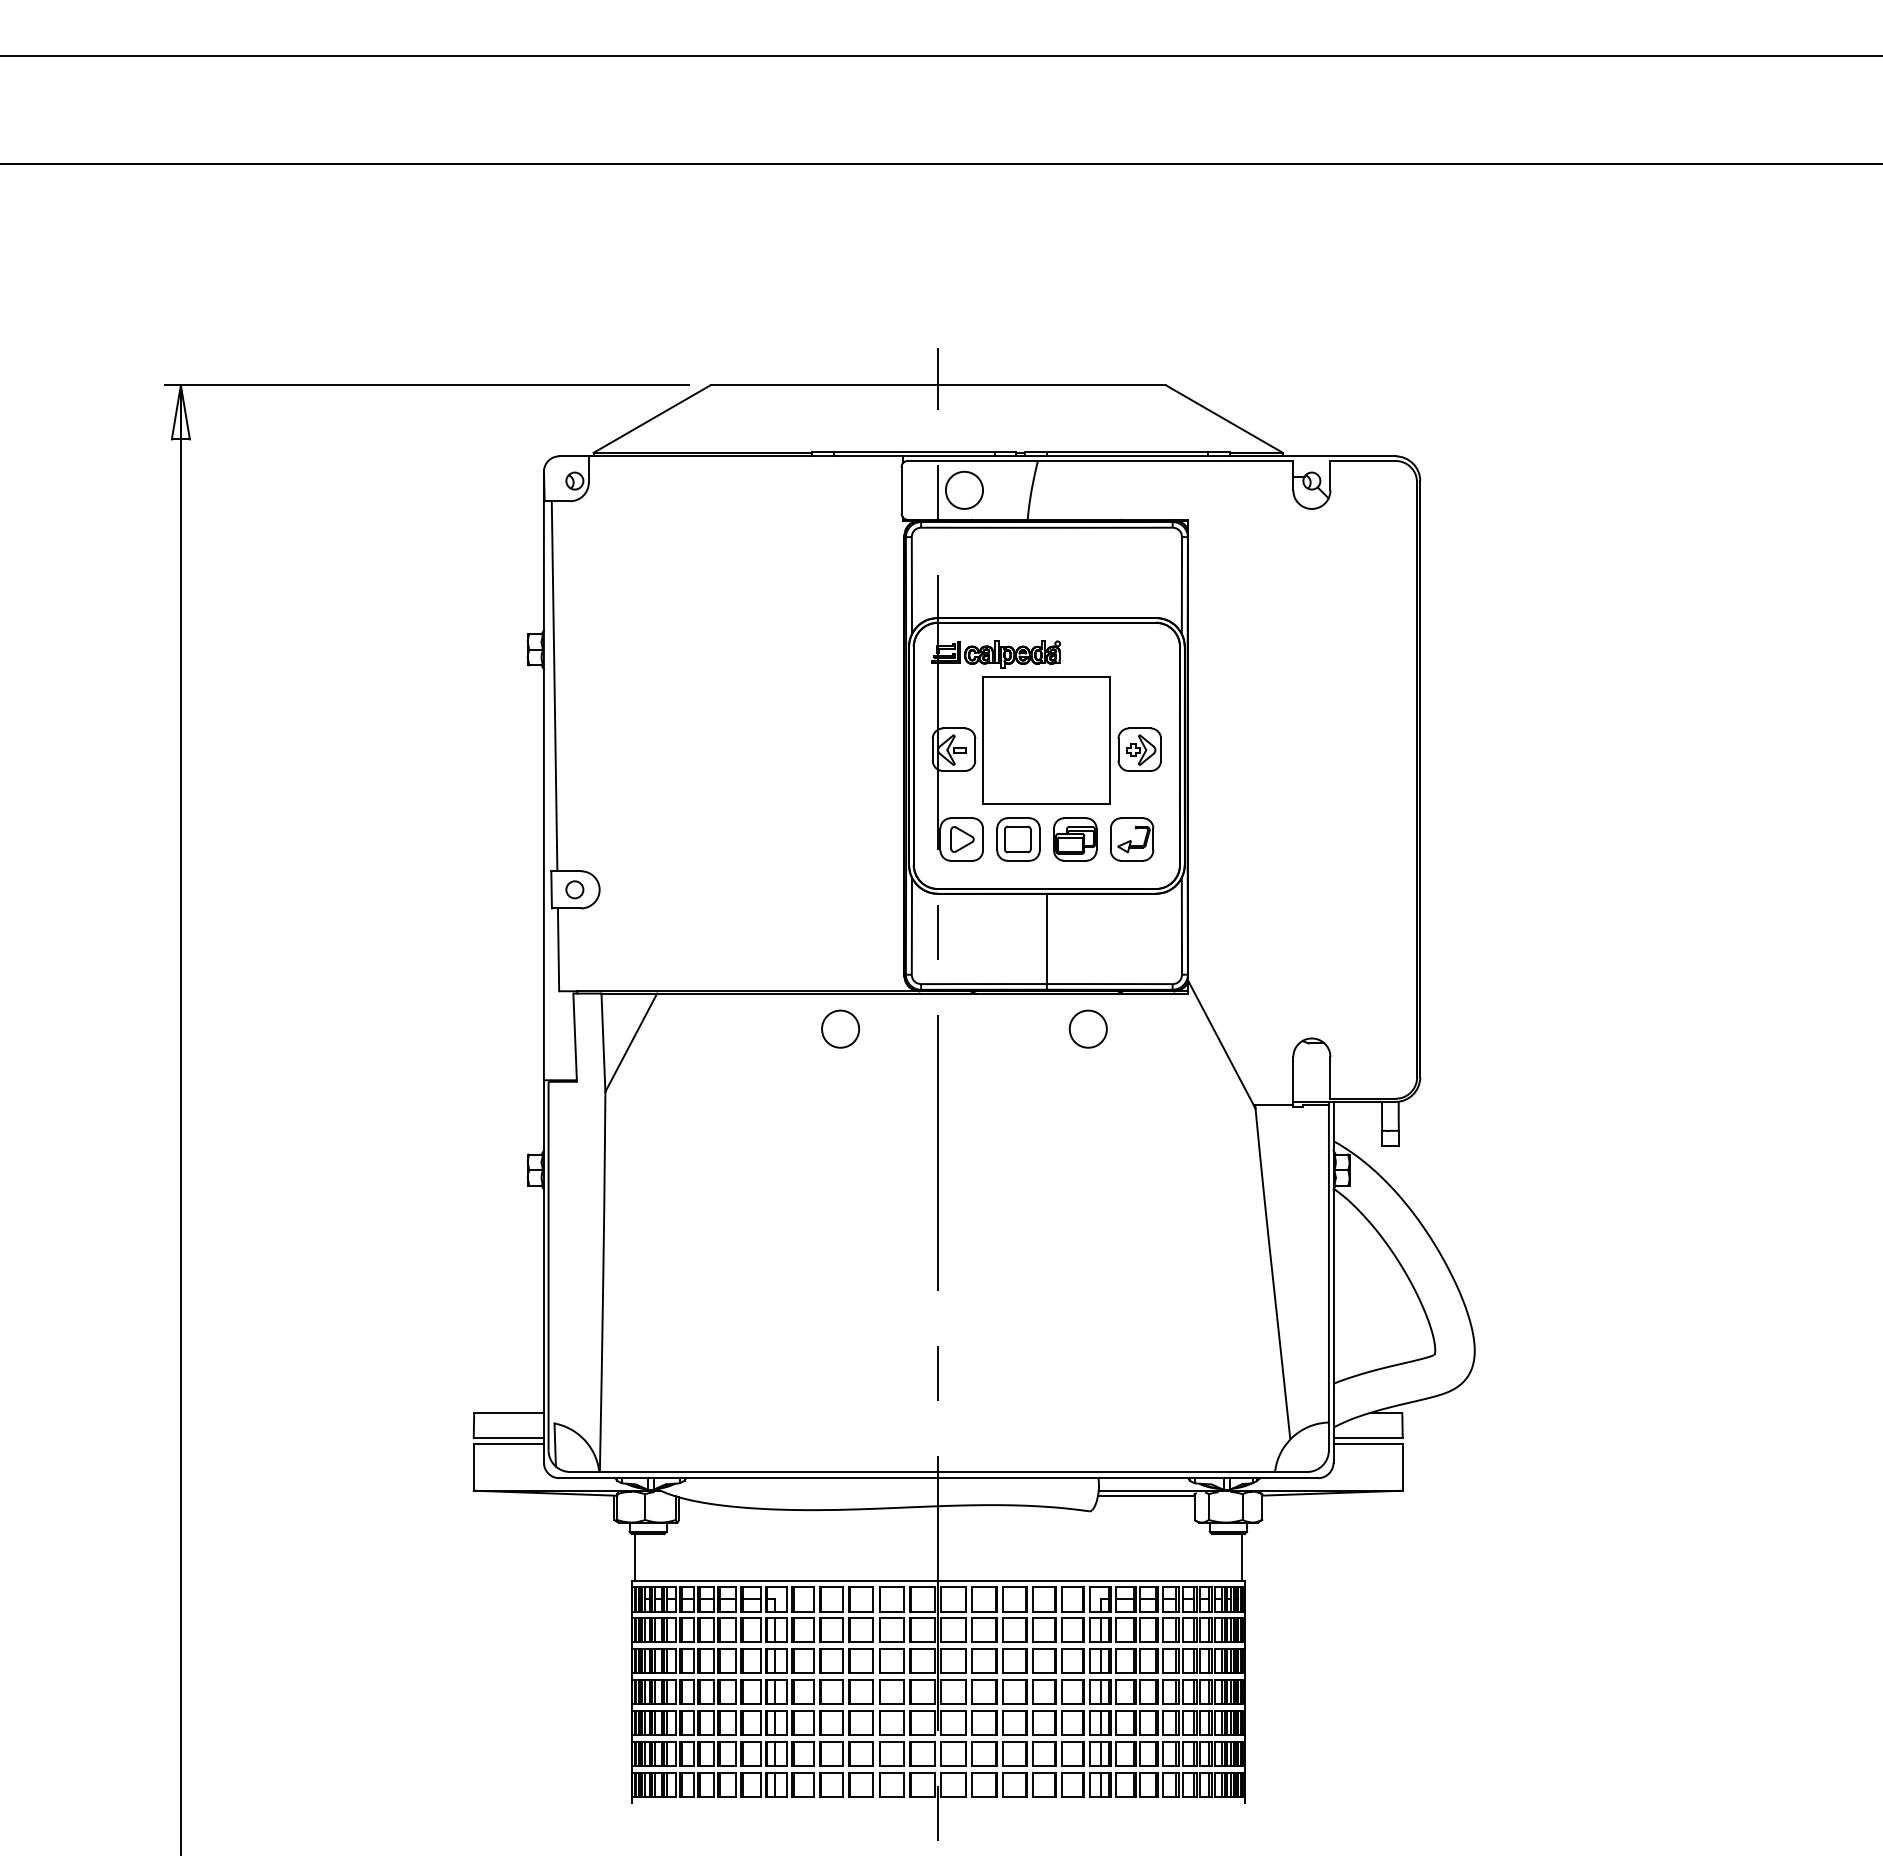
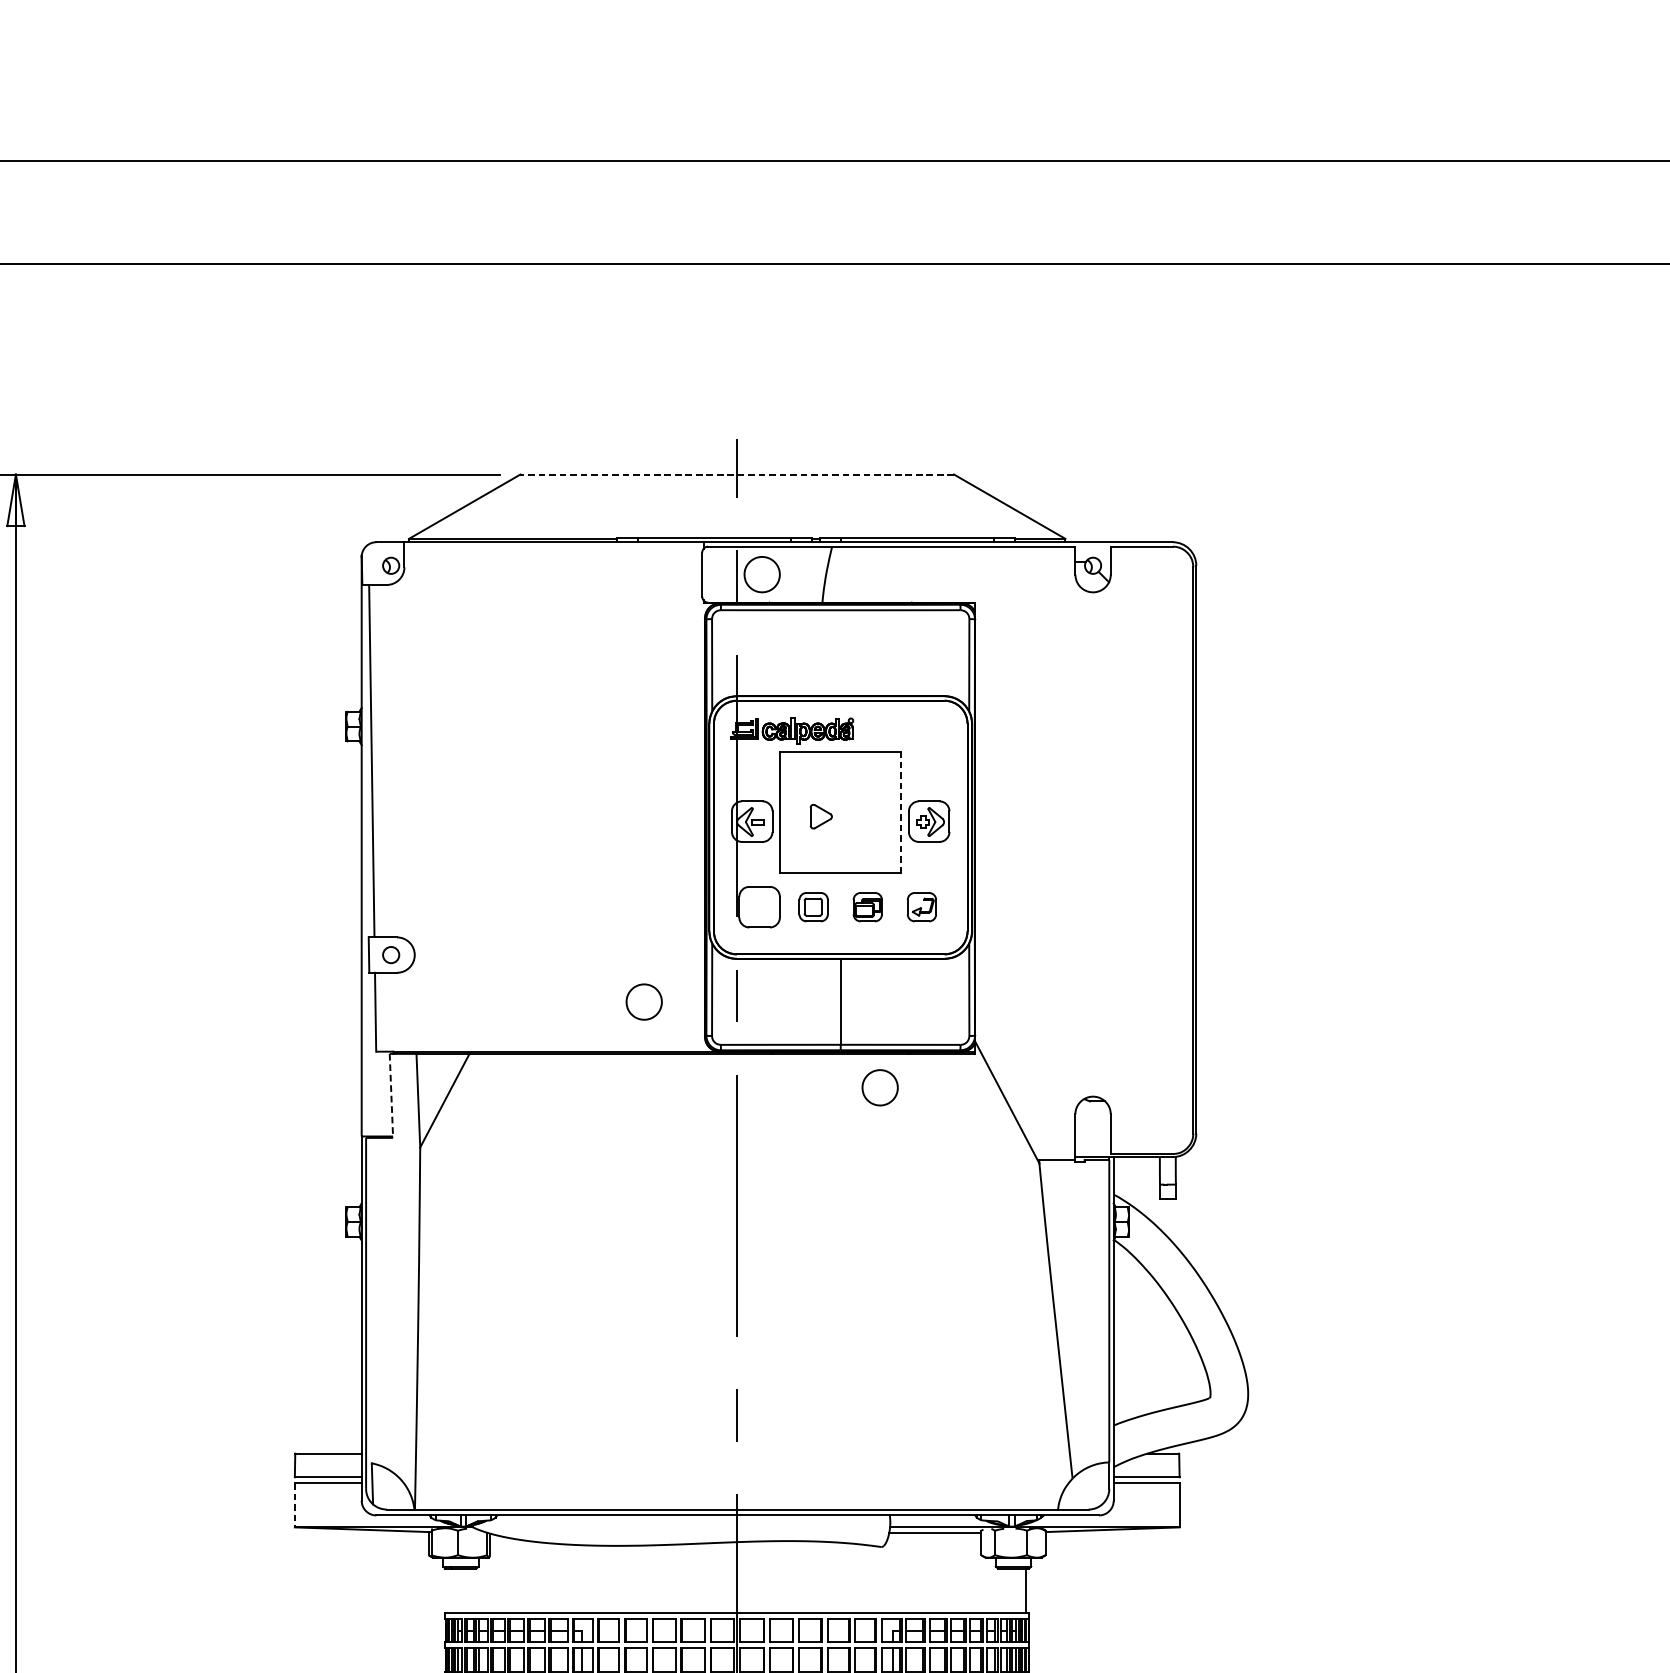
line: (938, 385) -> (737, 474), solid -> dashed
line: (1110, 739) -> (901, 811), solid -> dashed
part: (962, 839) -> (821, 816), moved
part: (1018, 839) -> (813, 907), size x0.7
part: (1075, 839) -> (867, 907), size x0.7
part: (1132, 839) -> (922, 907), size x0.7
part: (840, 1028) -> (644, 1001), moved
line: (575, 1038) -> (391, 1096), solid -> dashed
line: (473, 1468) -> (294, 1506), solid -> dashed
line: (634, 1557) -> (447, 1590), removed

